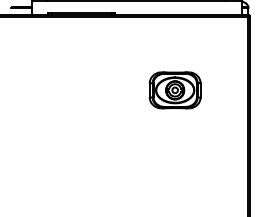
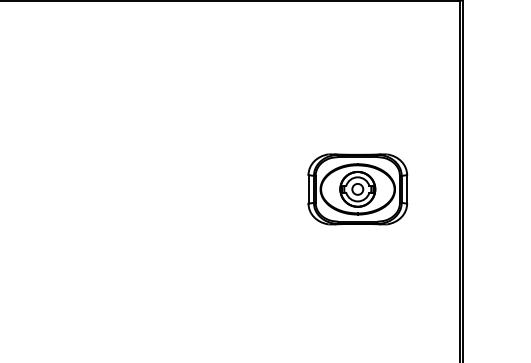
part: (174, 90) -> (356, 189), moved

